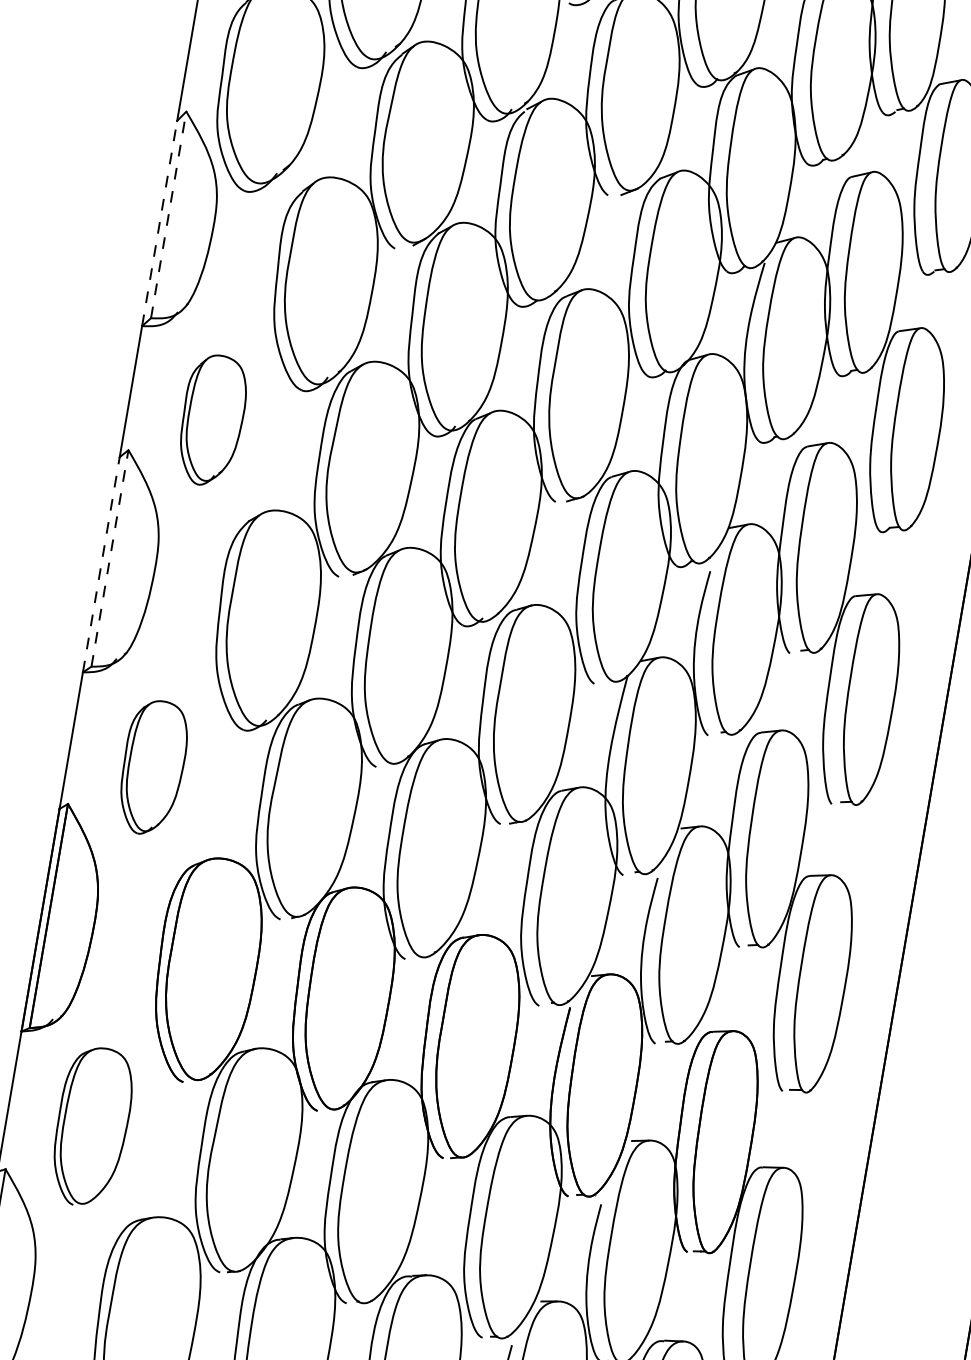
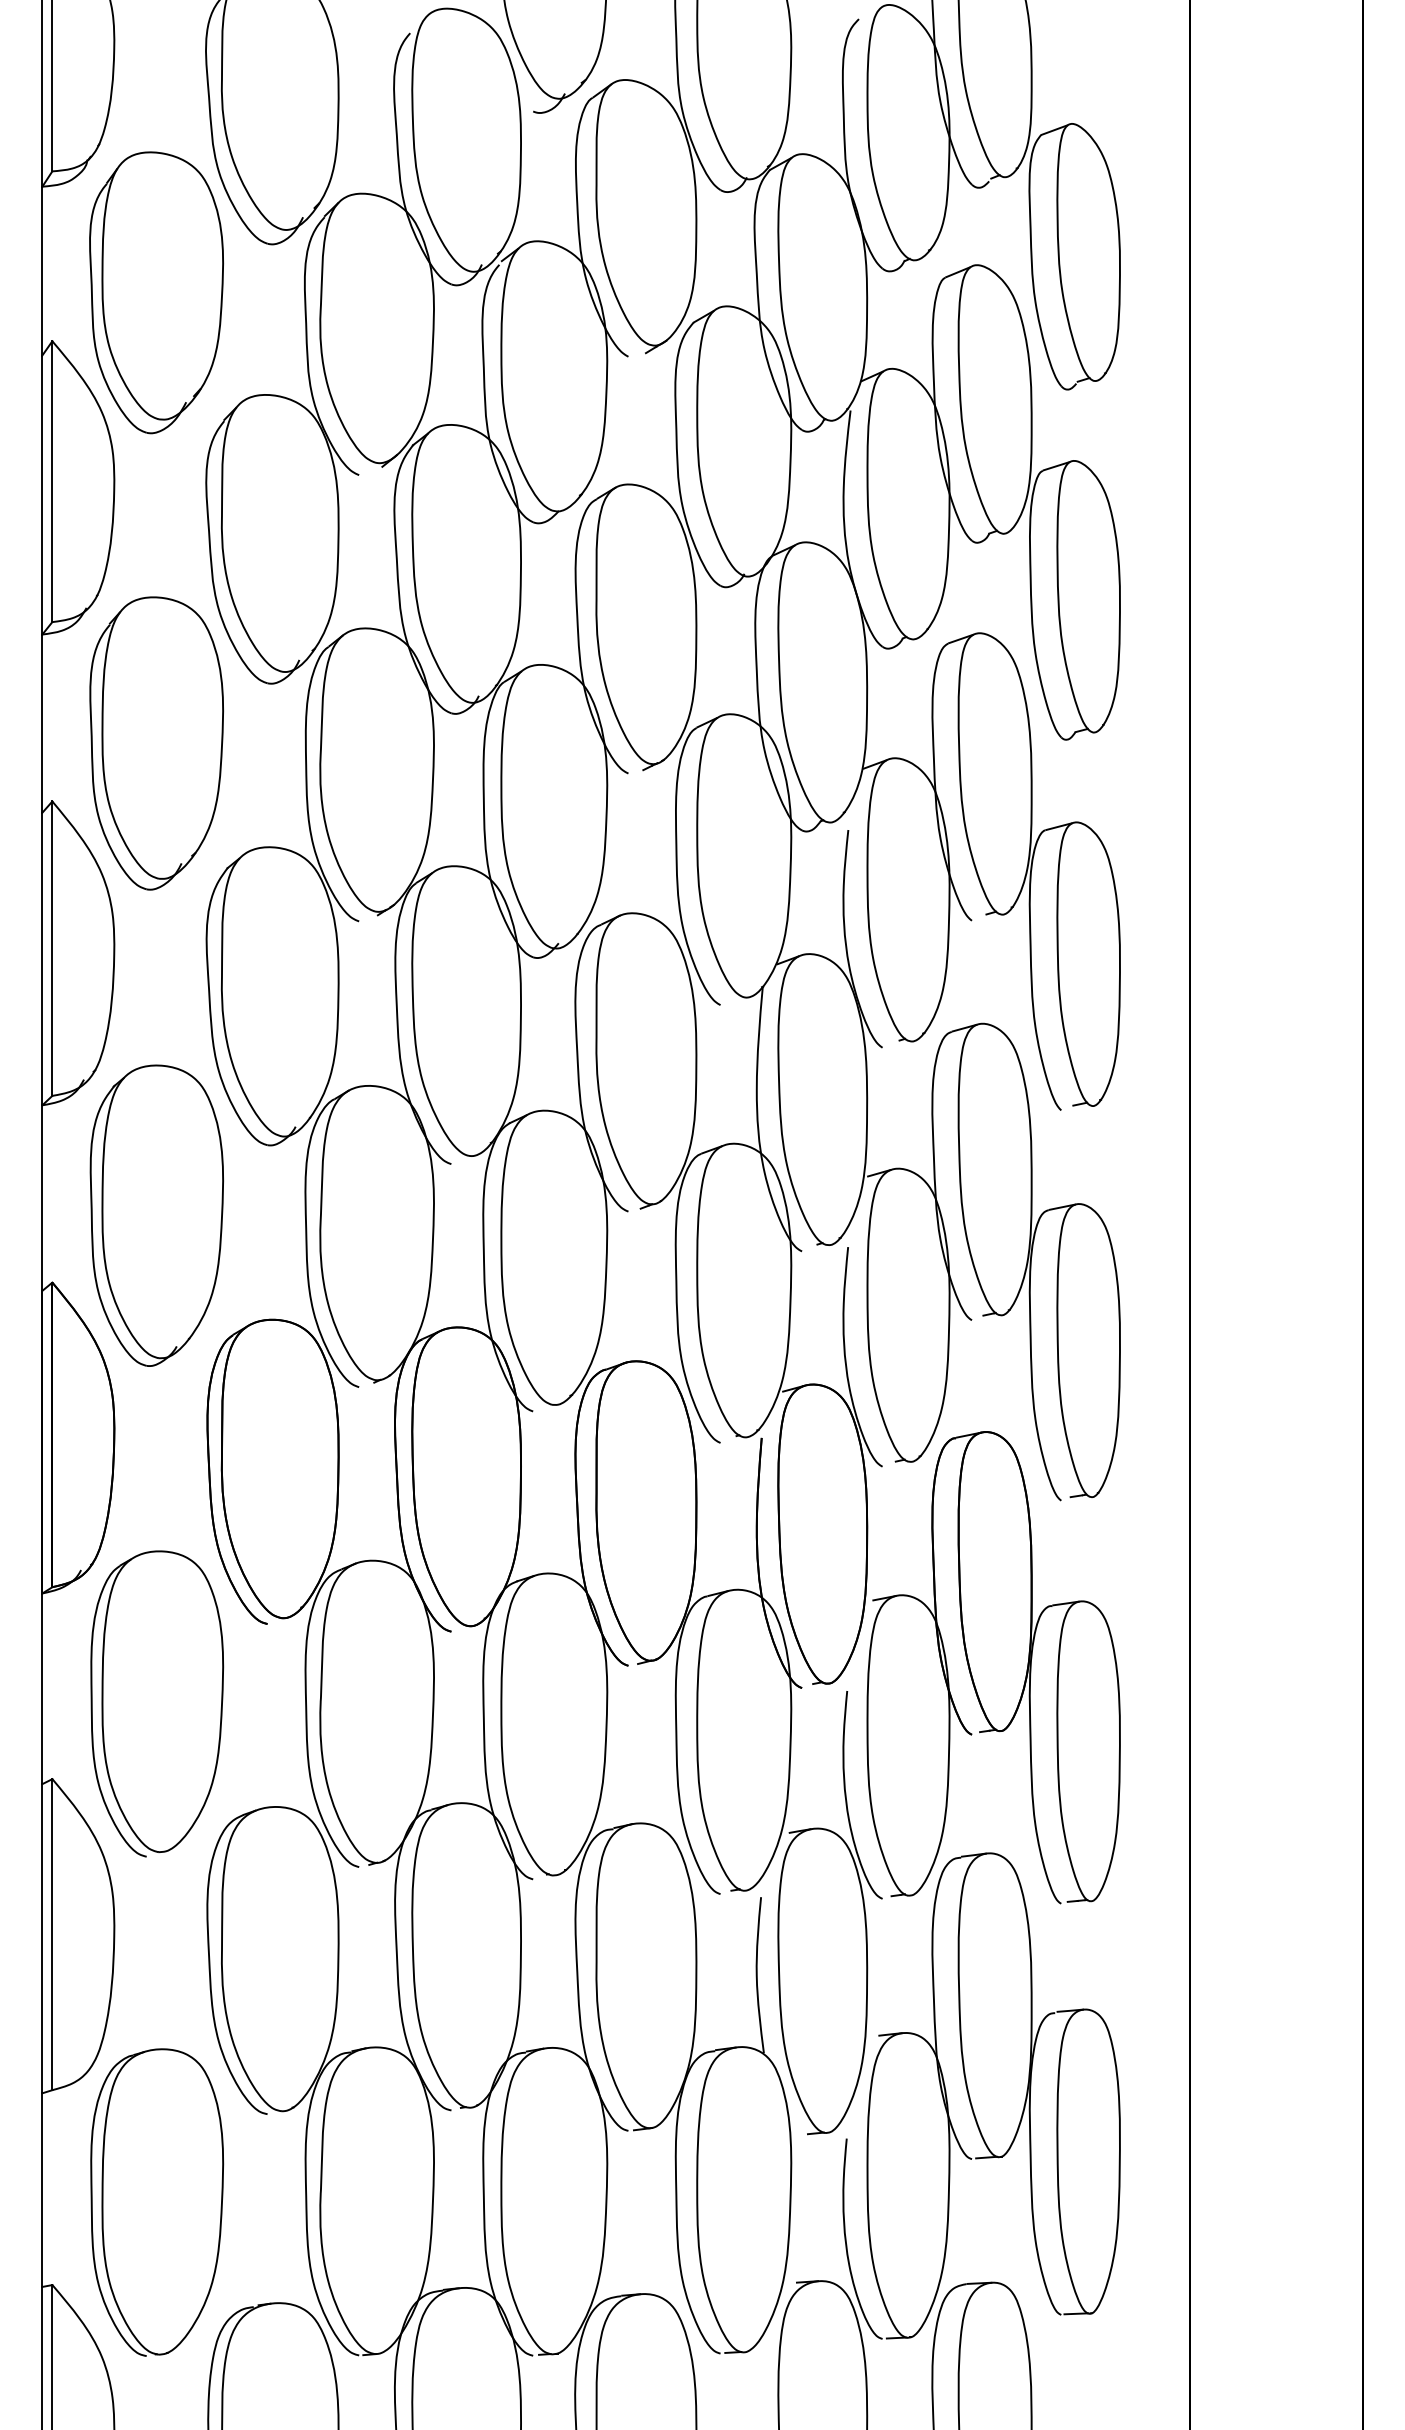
line: (168, 214) -> (52, 481), dashed -> solid
line: (159, 223) -> (42, 495), dashed -> solid
part: (212, 420) -> (156, 743), size x1.67
line: (110, 558) -> (52, 948), dashed -> solid
line: (101, 564) -> (42, 958), dashed -> solid
part: (153, 767) -> (156, 1215), size x1.67
part: (92, 1126) -> (157, 1703), size x1.43

